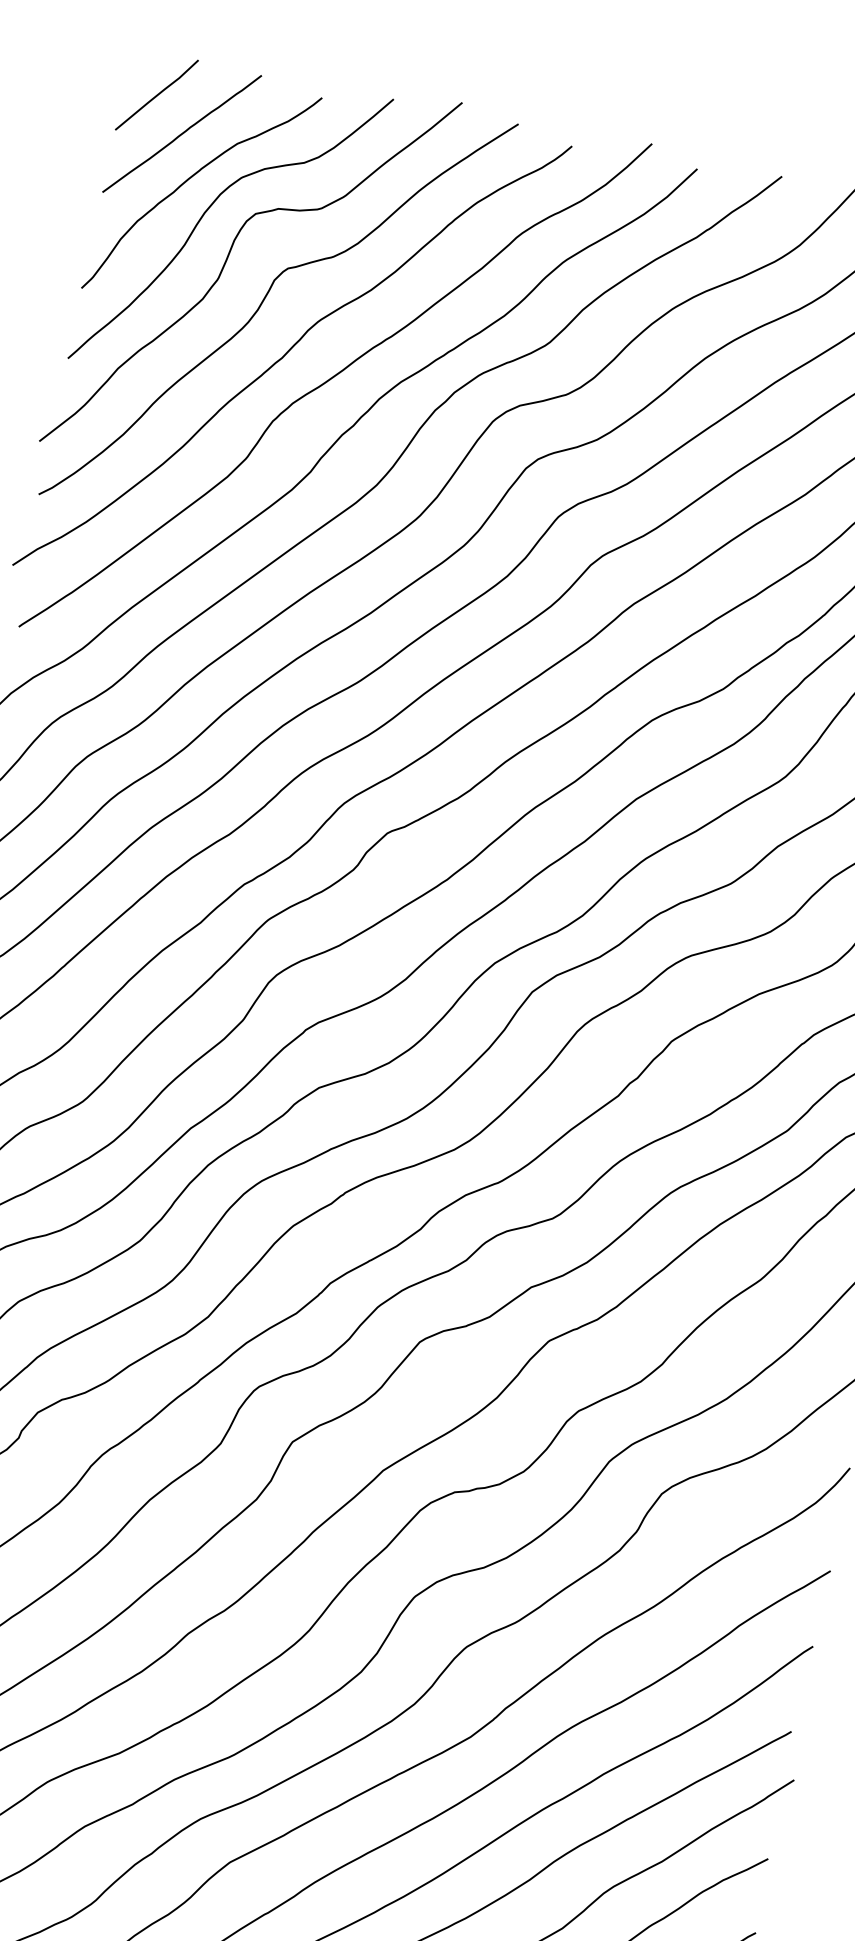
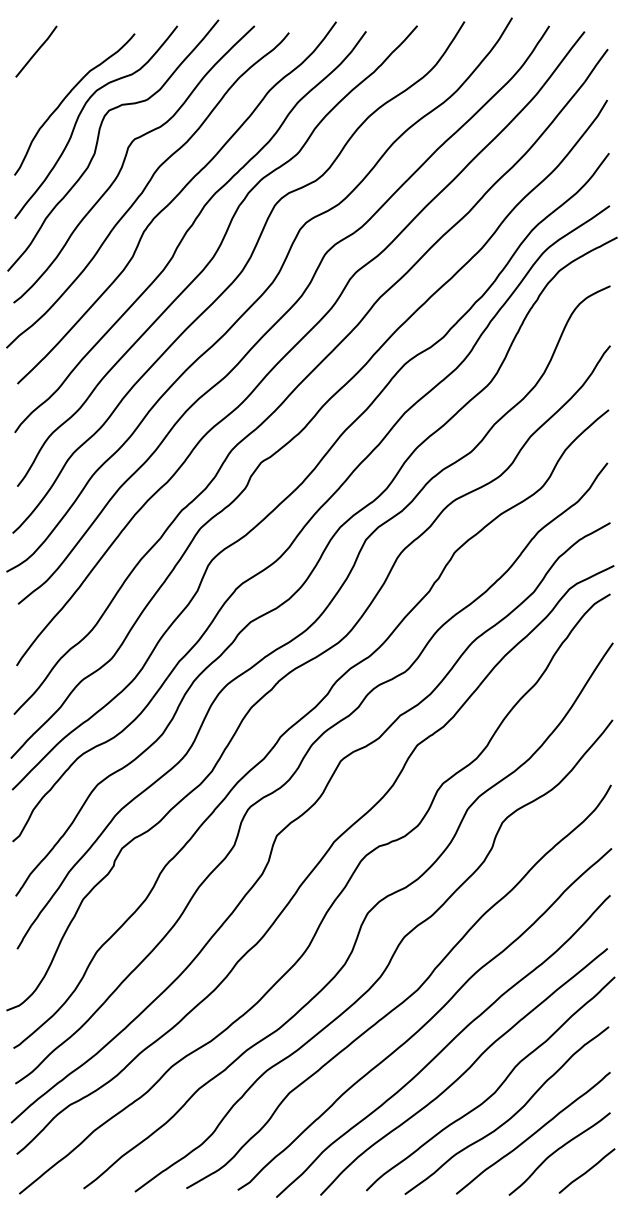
line: (181, 133) -> (55, 71), removed

